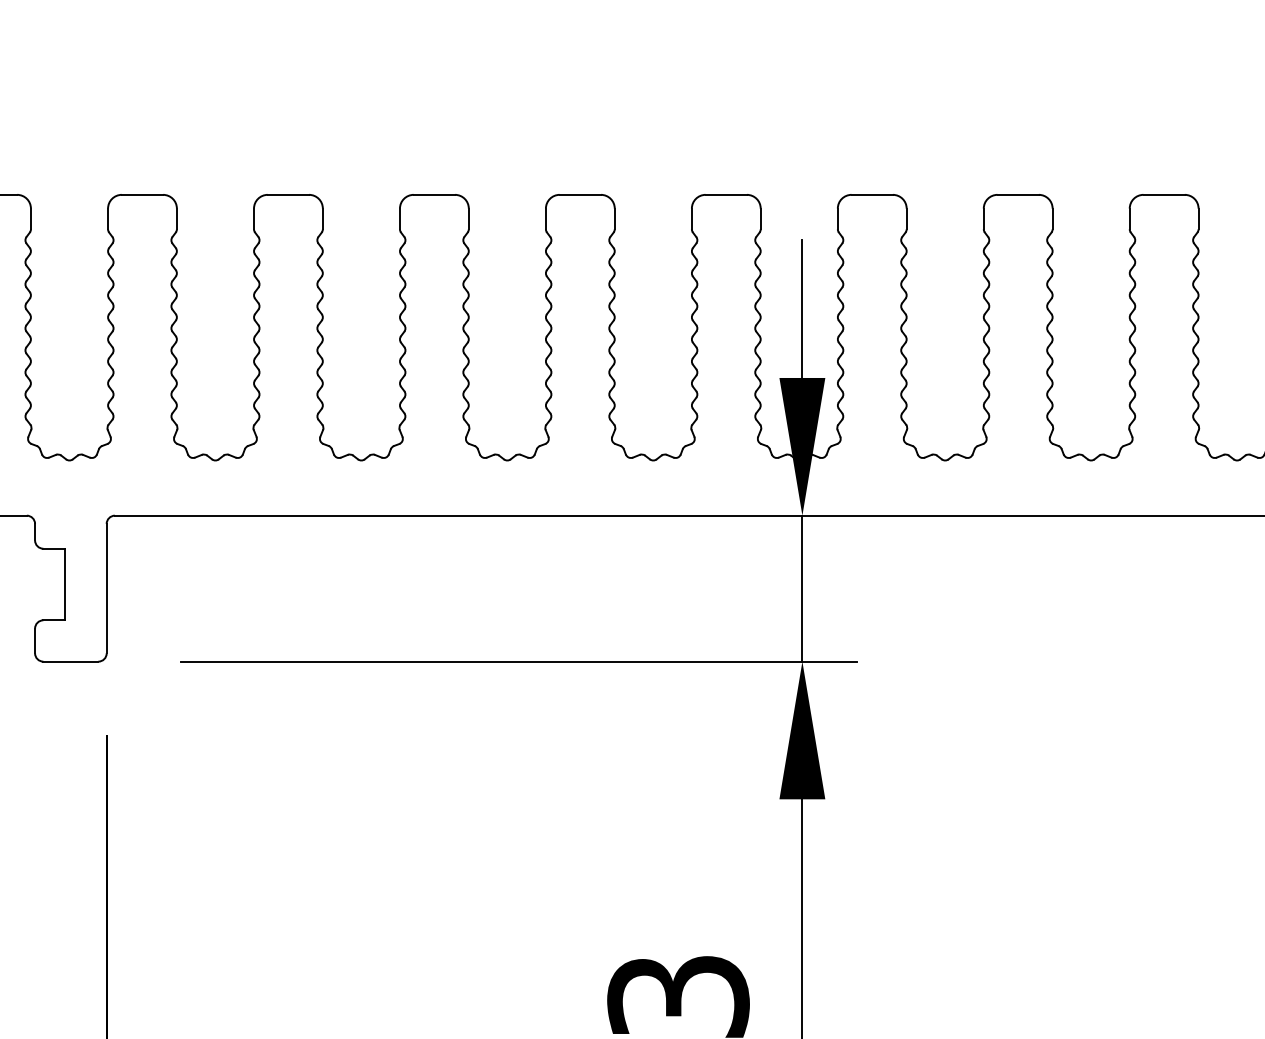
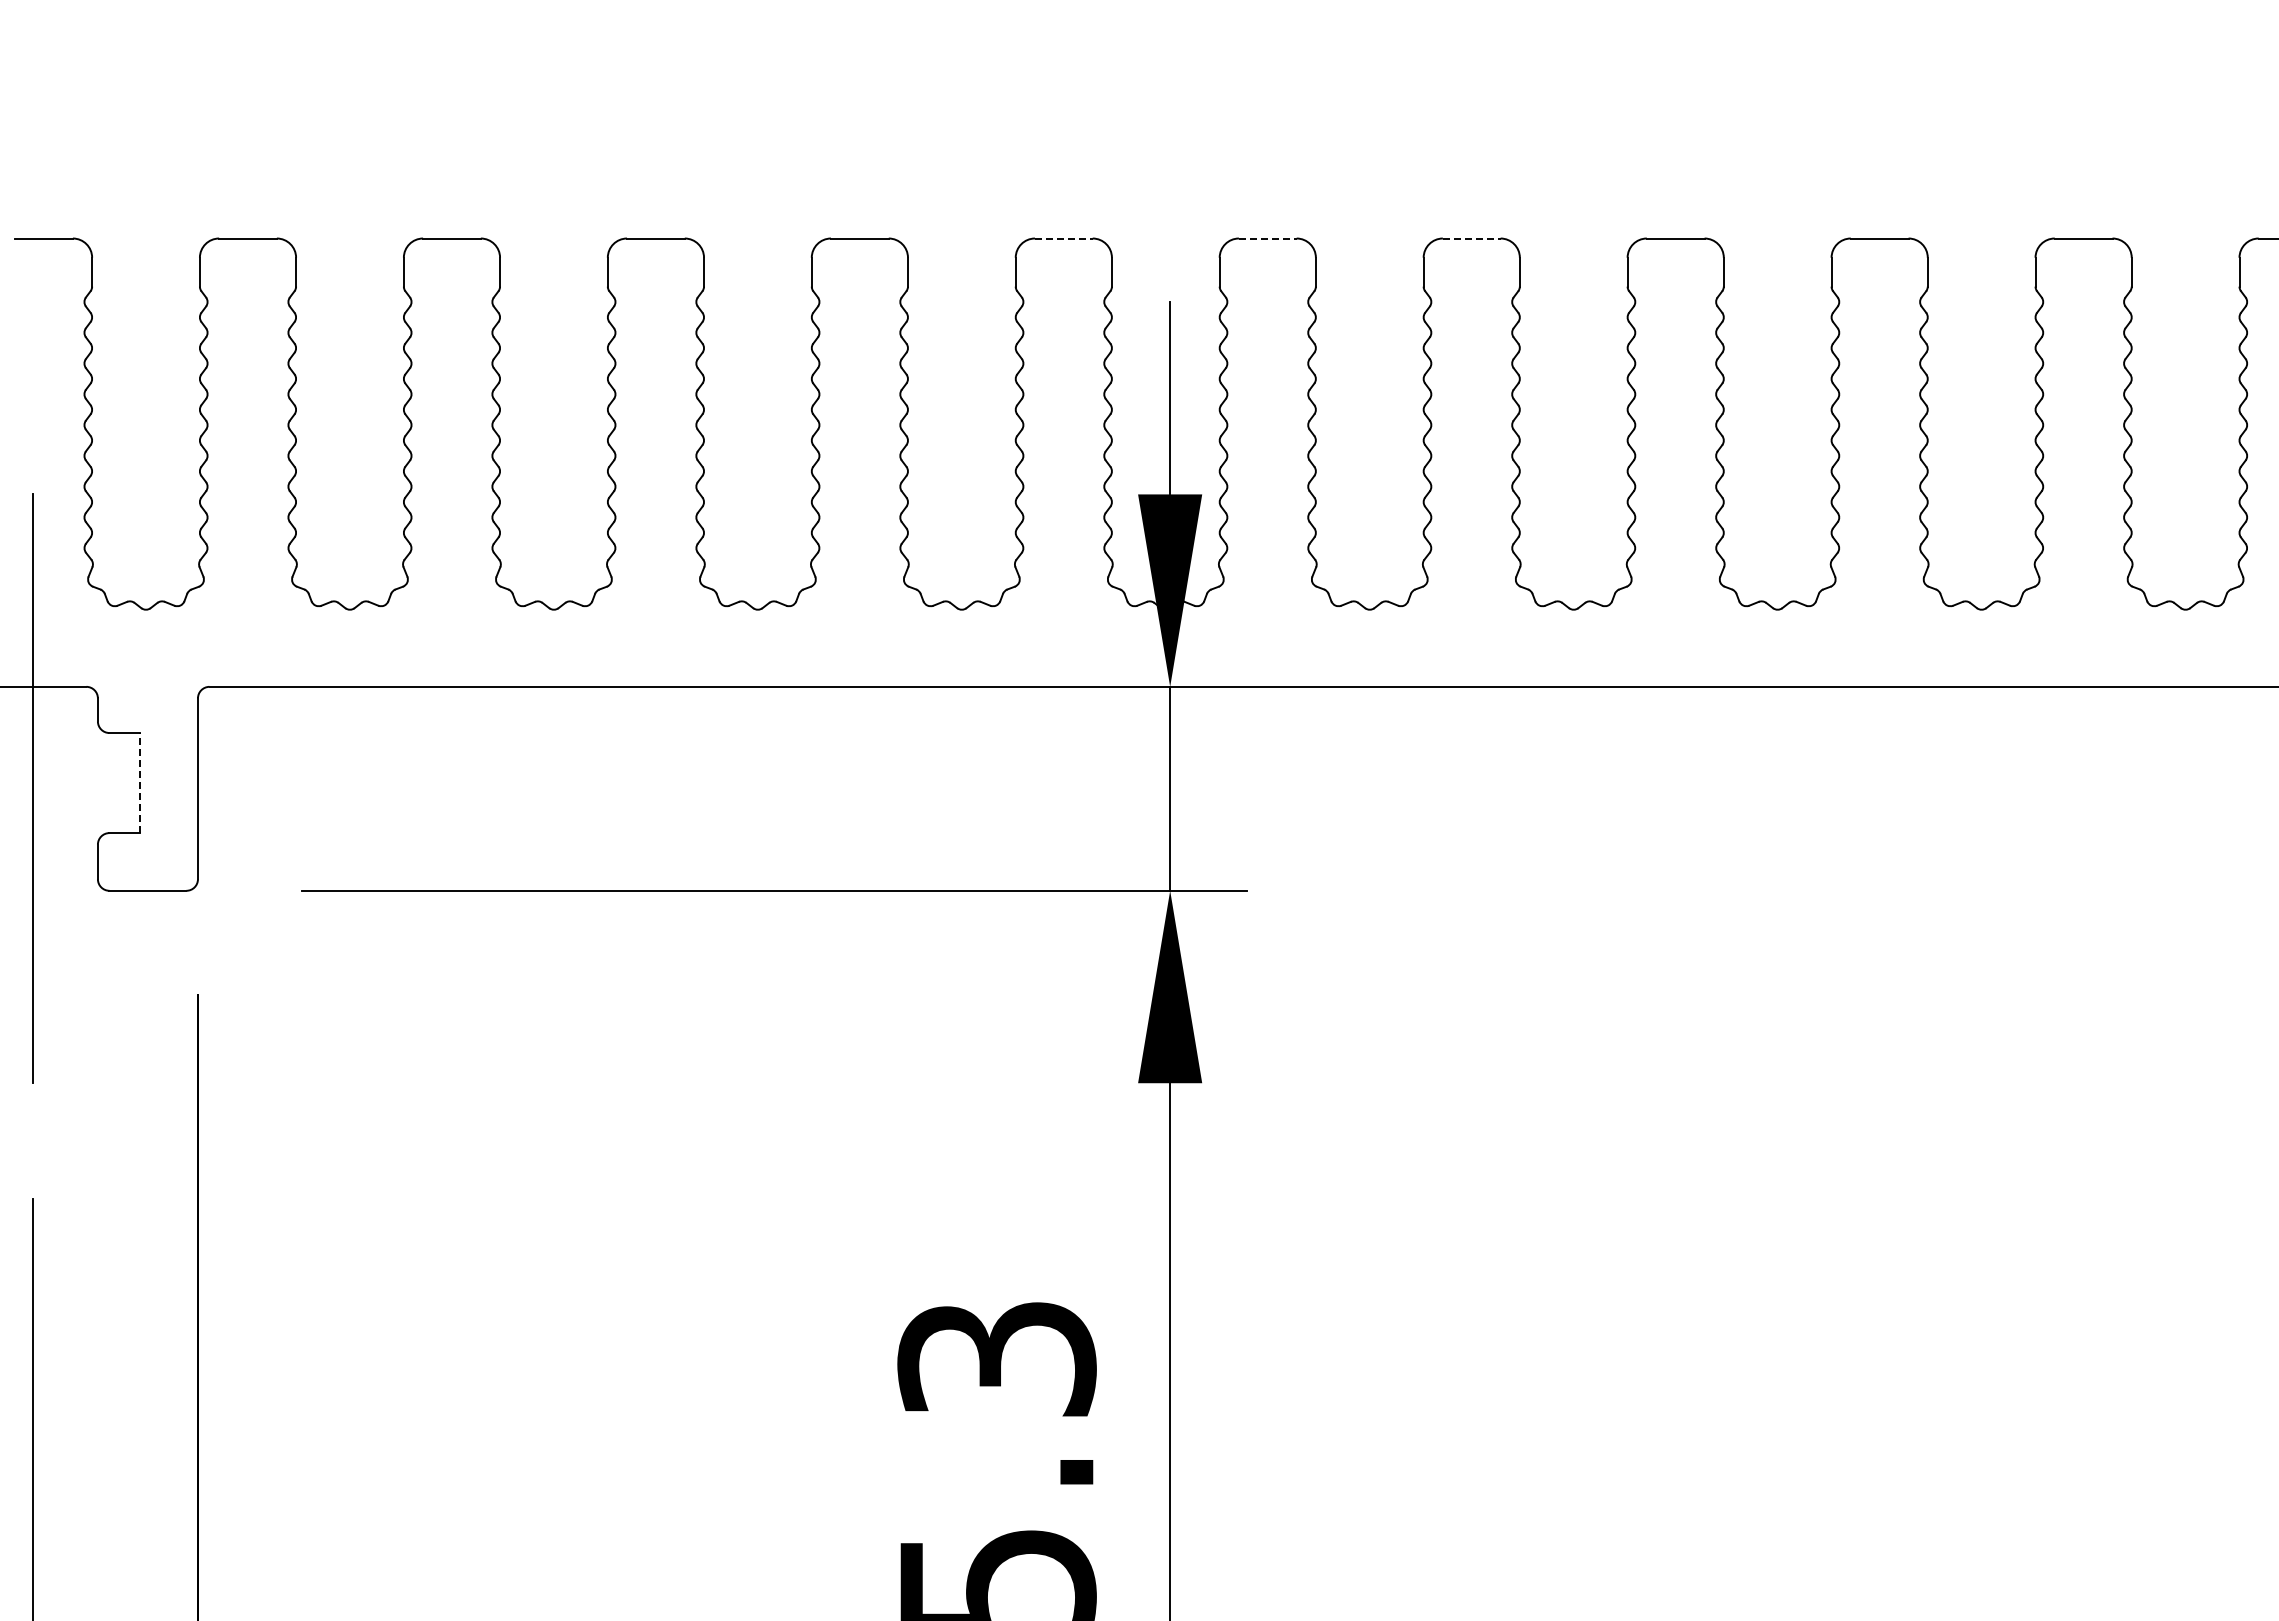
line: (726, 194) -> (1063, 238), solid -> dashed
line: (872, 194) -> (1267, 238), solid -> dashed
line: (1018, 194) -> (1471, 238), solid -> dashed
line: (65, 584) -> (140, 782), solid -> dashed

